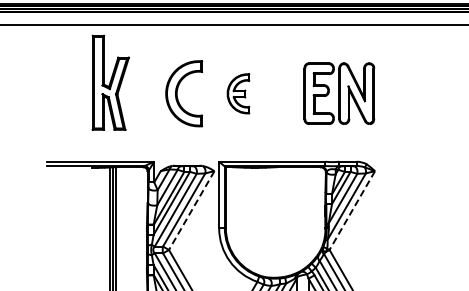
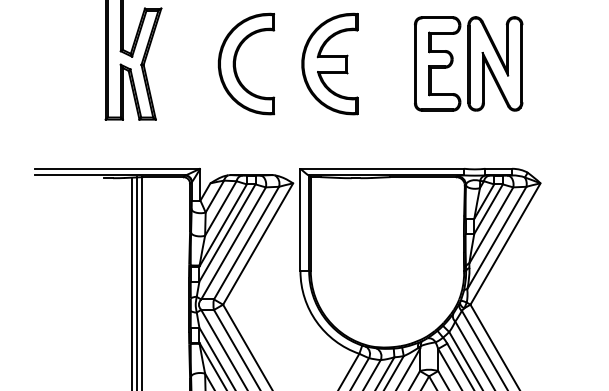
part: (238, 93) -> (330, 63), size x1.67
part: (339, 93) -> (468, 63), moved
line: (191, 211) -> (257, 245), dashed -> solid
line: (352, 211) -> (505, 245), dashed -> solid

